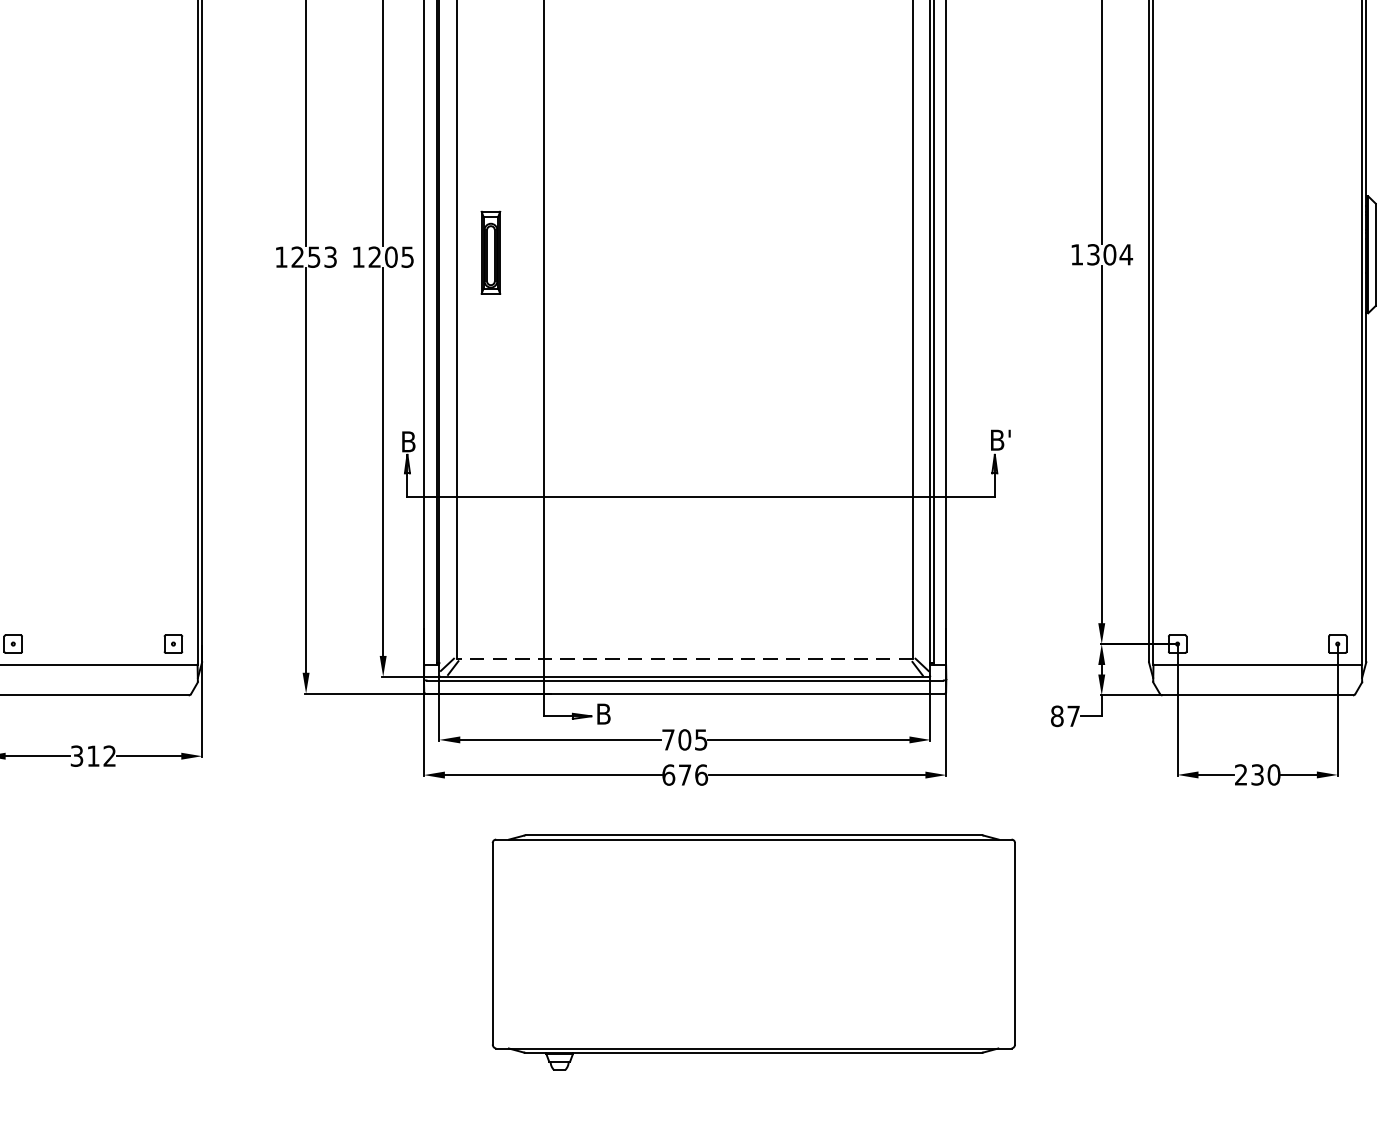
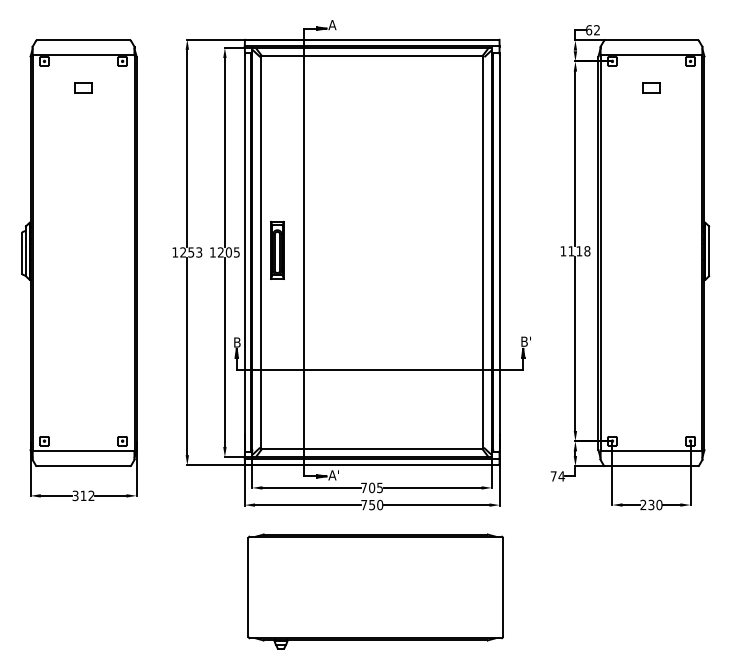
part: (490, 251) -> (277, 249), size x1.43
text: (1110, 255) -> (579, 251), 1304 -> 1118
line: (683, 659) -> (371, 448), dashed -> solid
text: (605, 714) -> (333, 475), B -> A'
text: (1064, 716) -> (557, 476), 87 -> 74
text: (685, 773) -> (372, 504), 676 -> 750
part: (753, 952) -> (375, 591), moved

